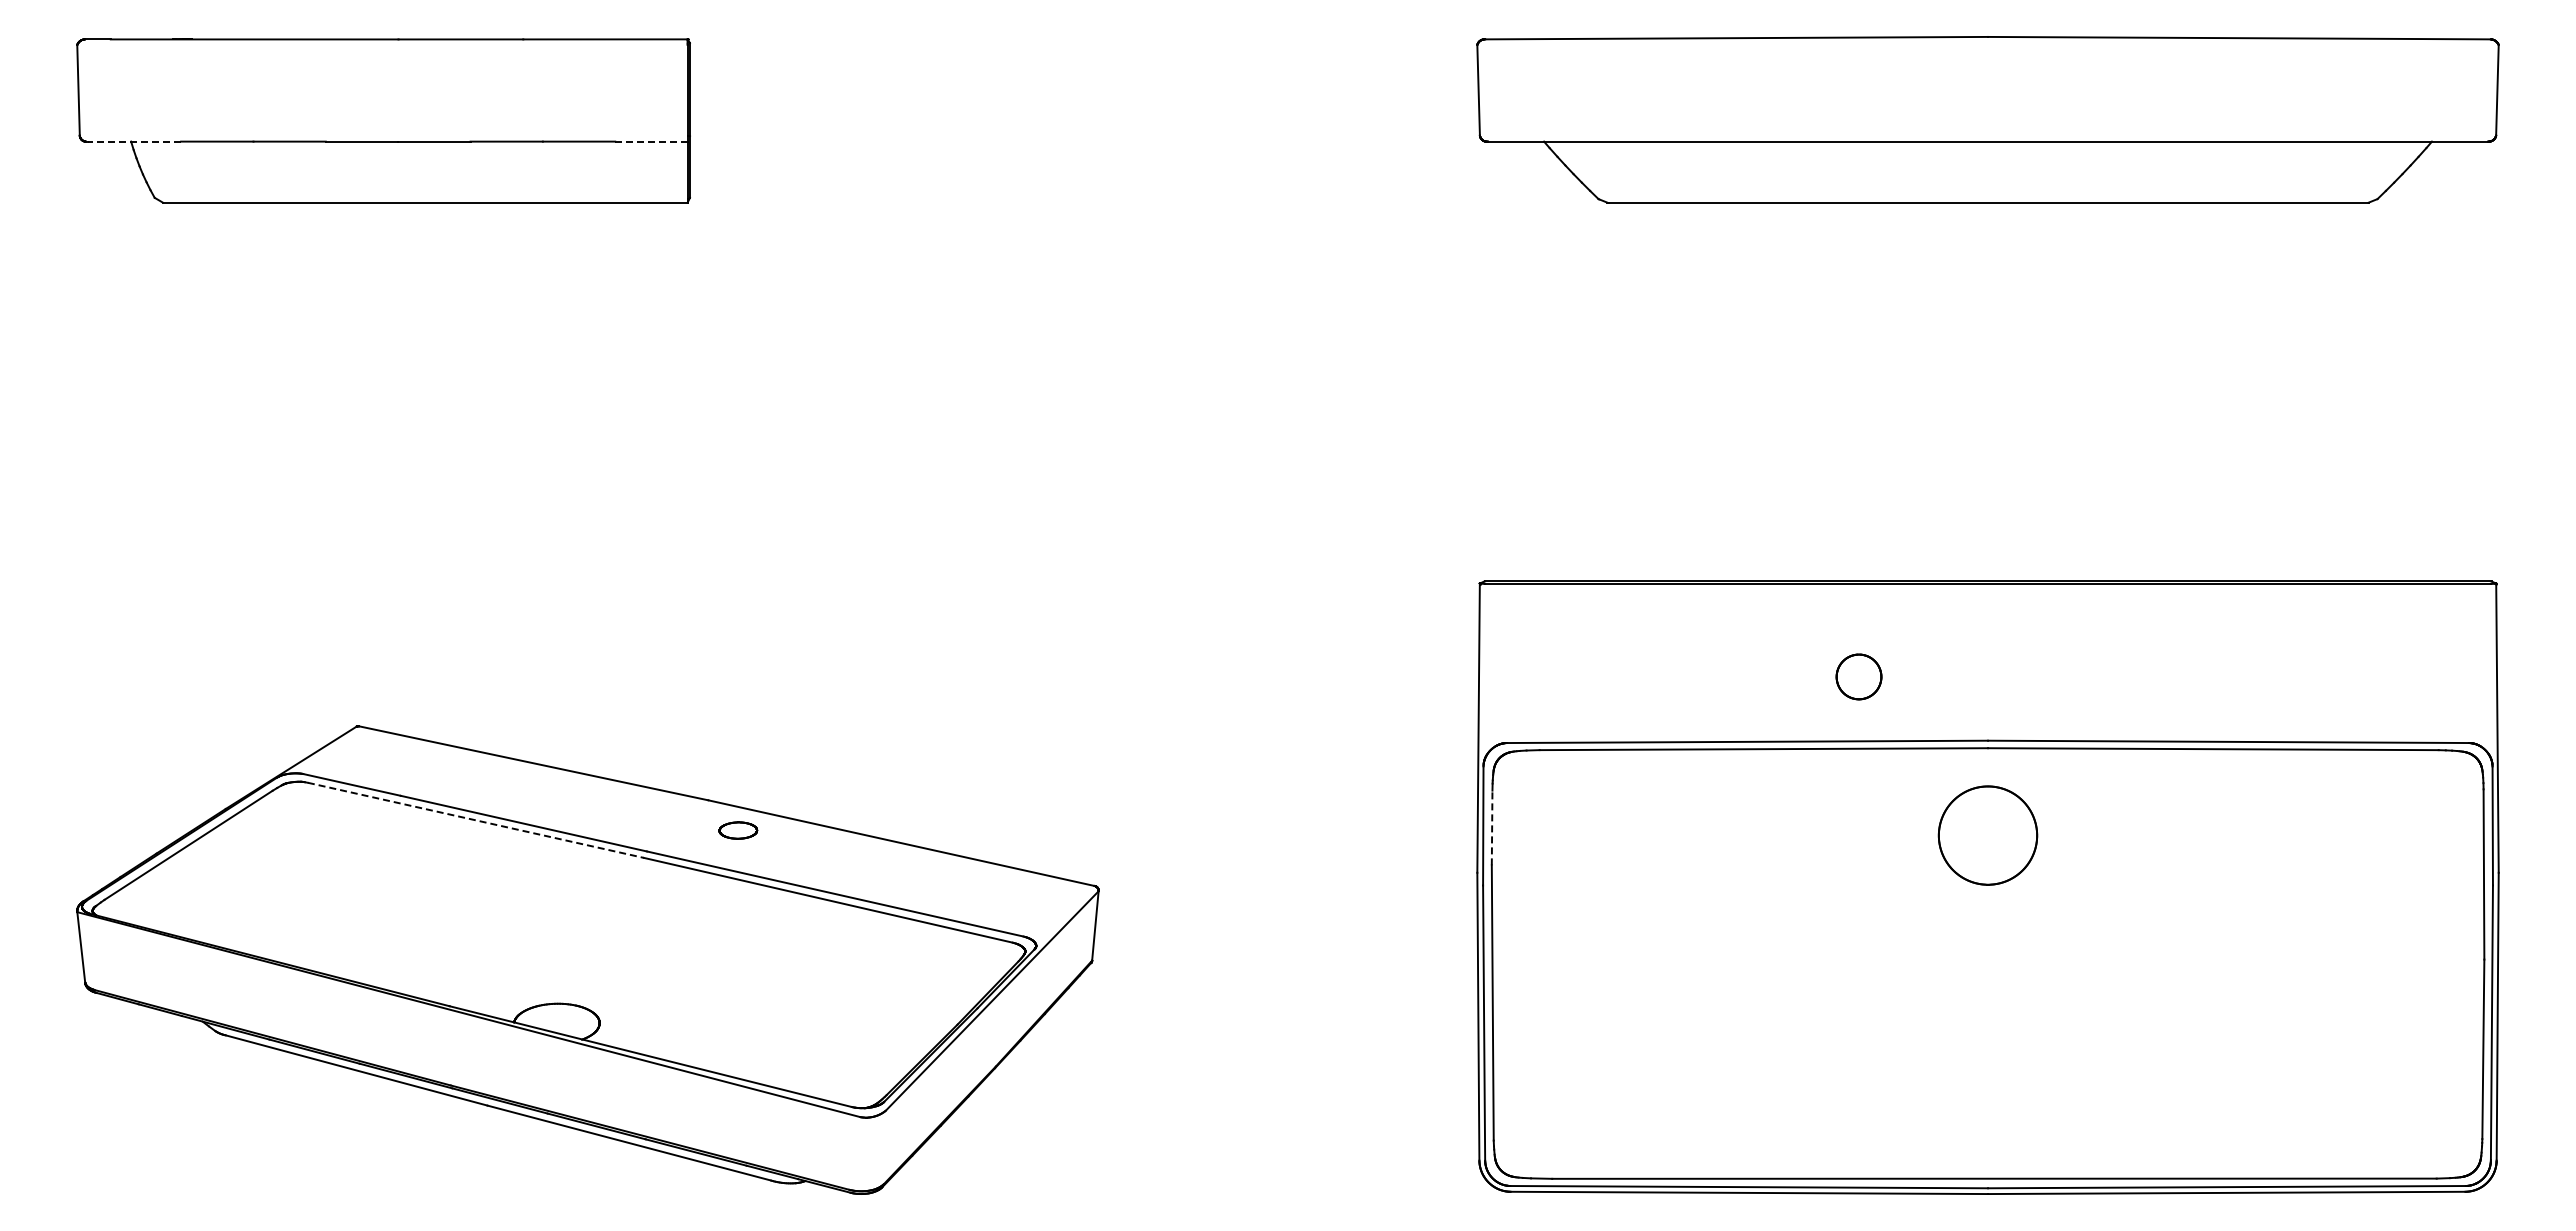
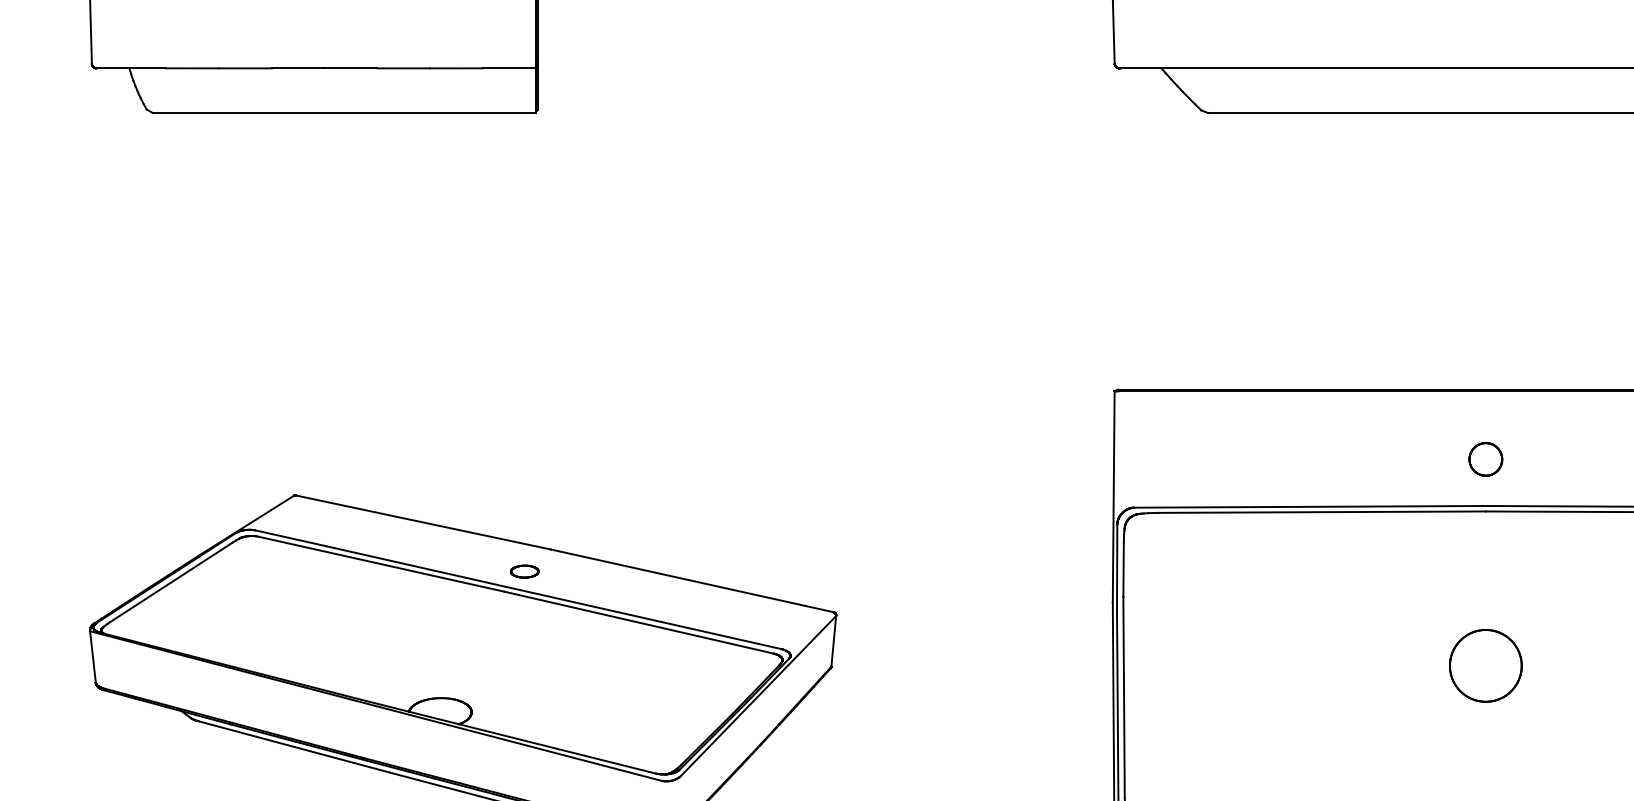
line: (134, 141) -> (131, 68), dashed -> solid
line: (650, 141) -> (508, 68), dashed -> solid
part: (1858, 676) -> (1485, 459), moved
line: (476, 820) -> (381, 564), dashed -> solid
line: (1492, 827) -> (1123, 569), dashed -> solid
part: (738, 830) -> (524, 571), moved
part: (1987, 835) -> (1485, 665), moved

